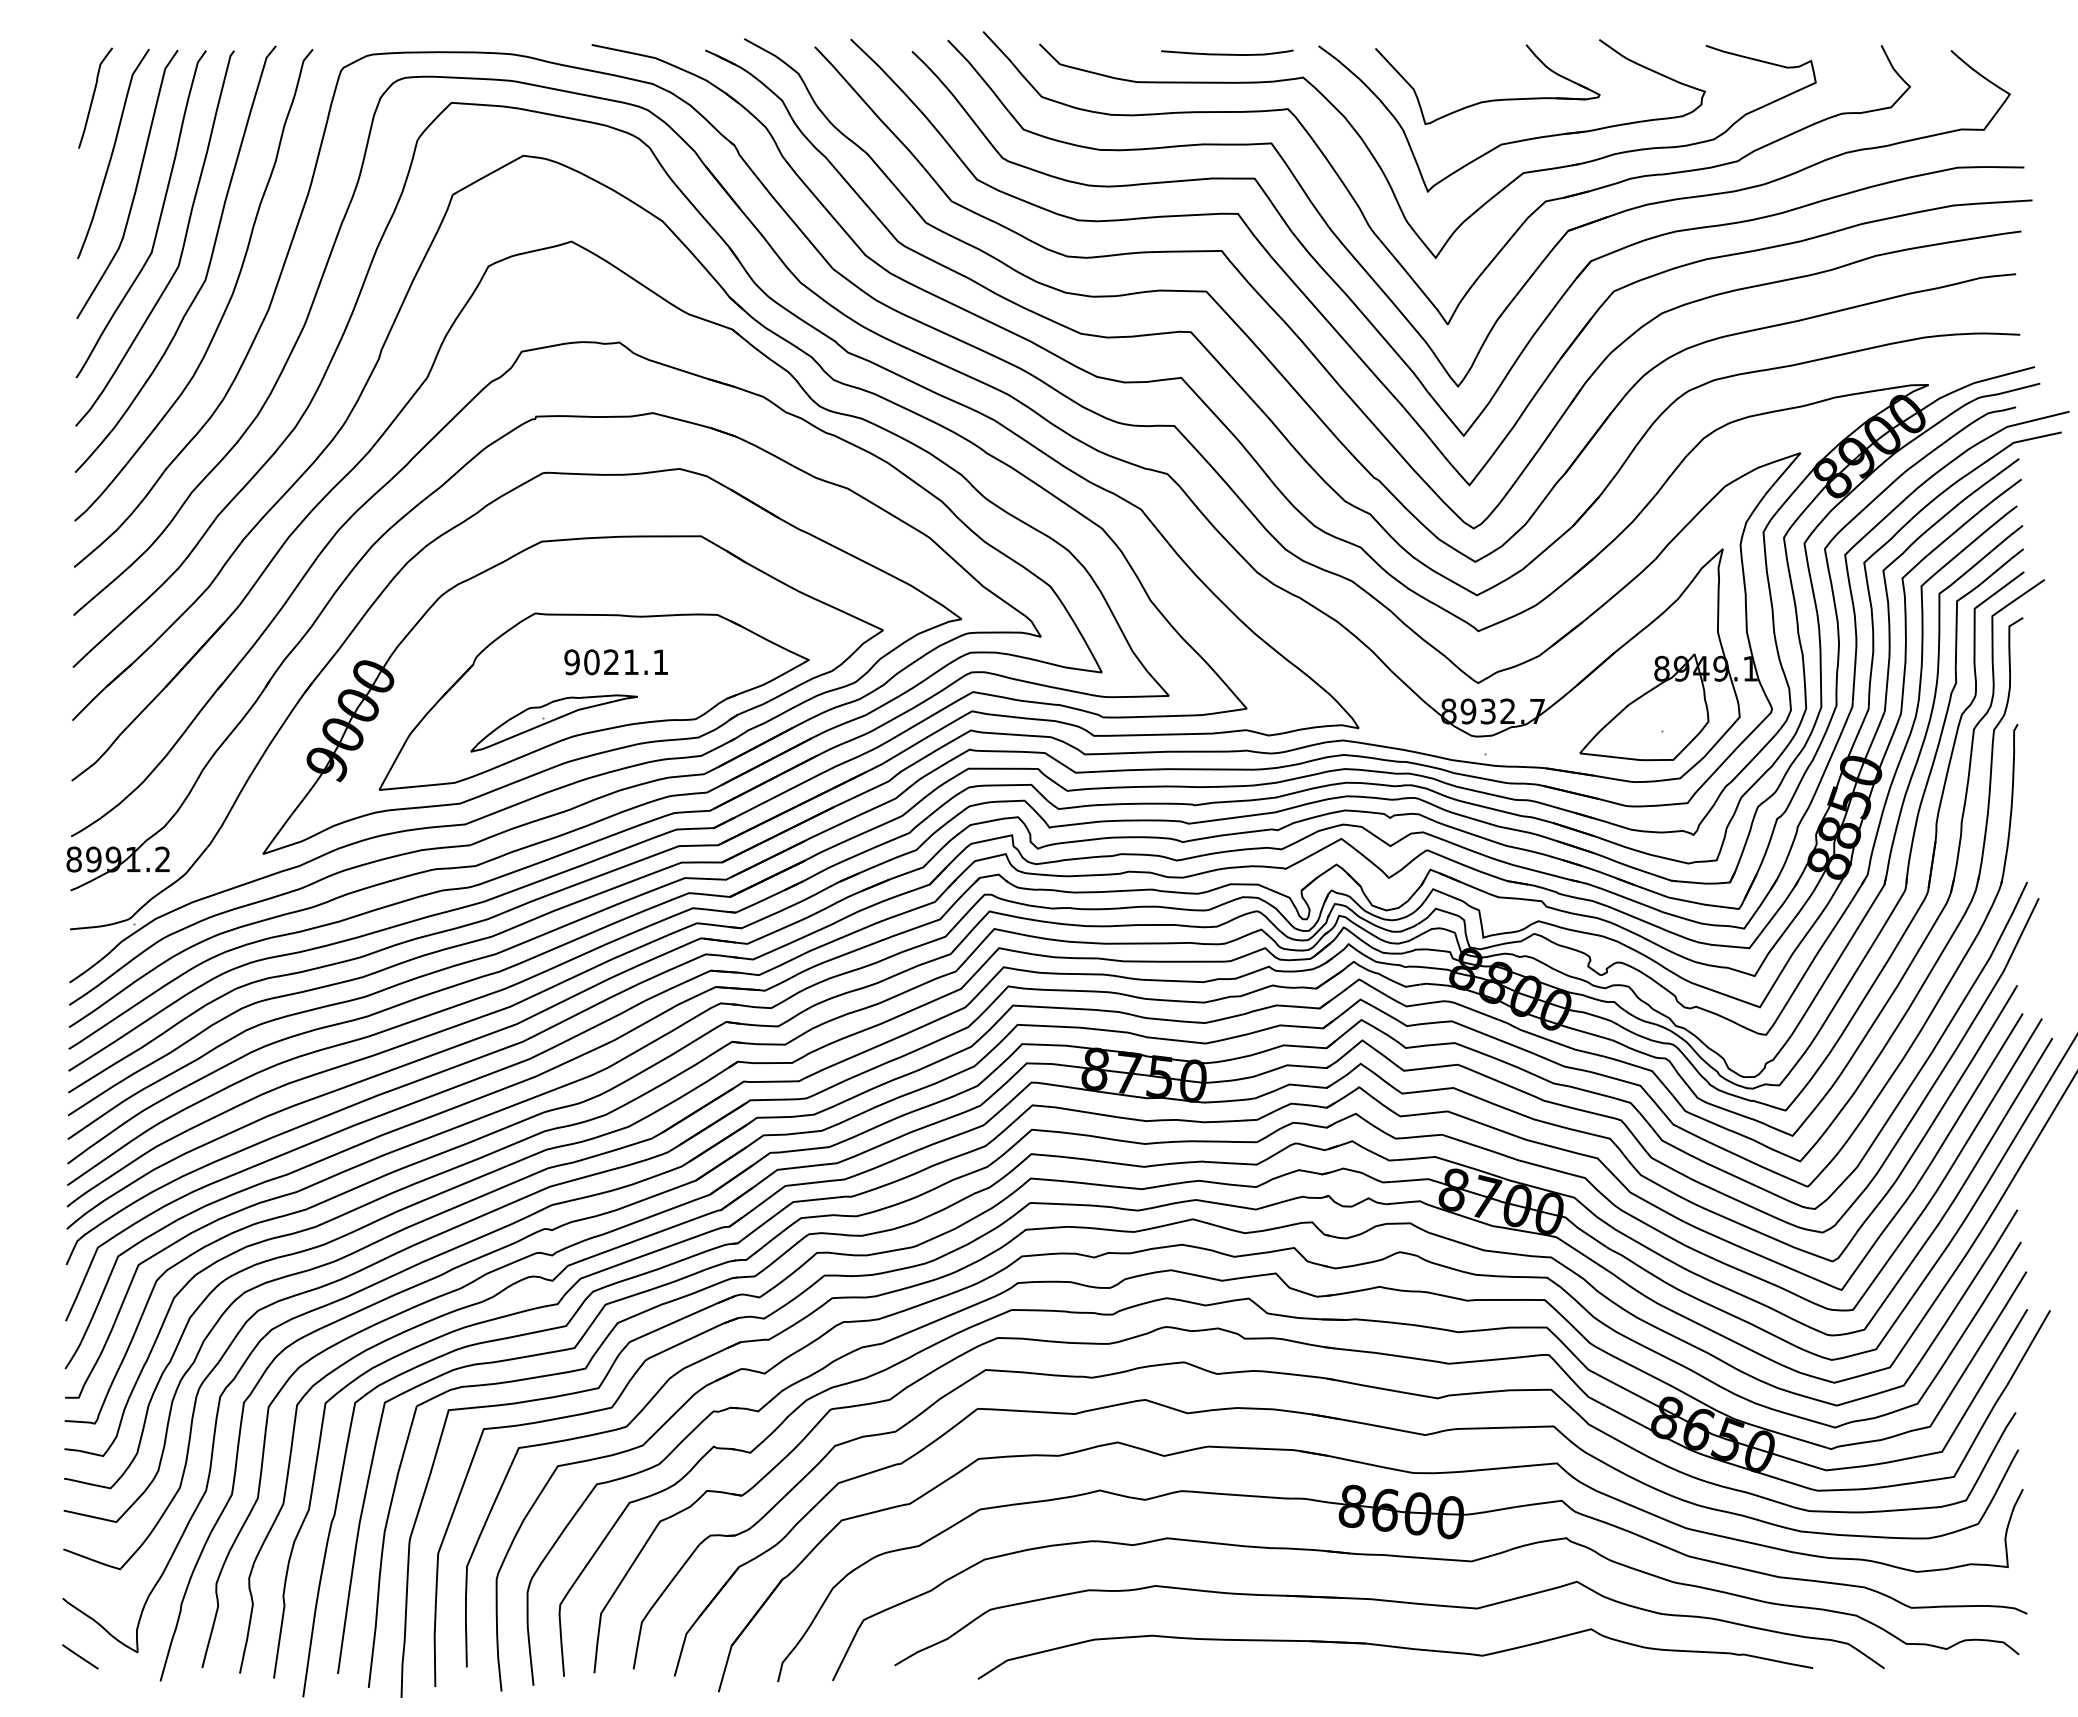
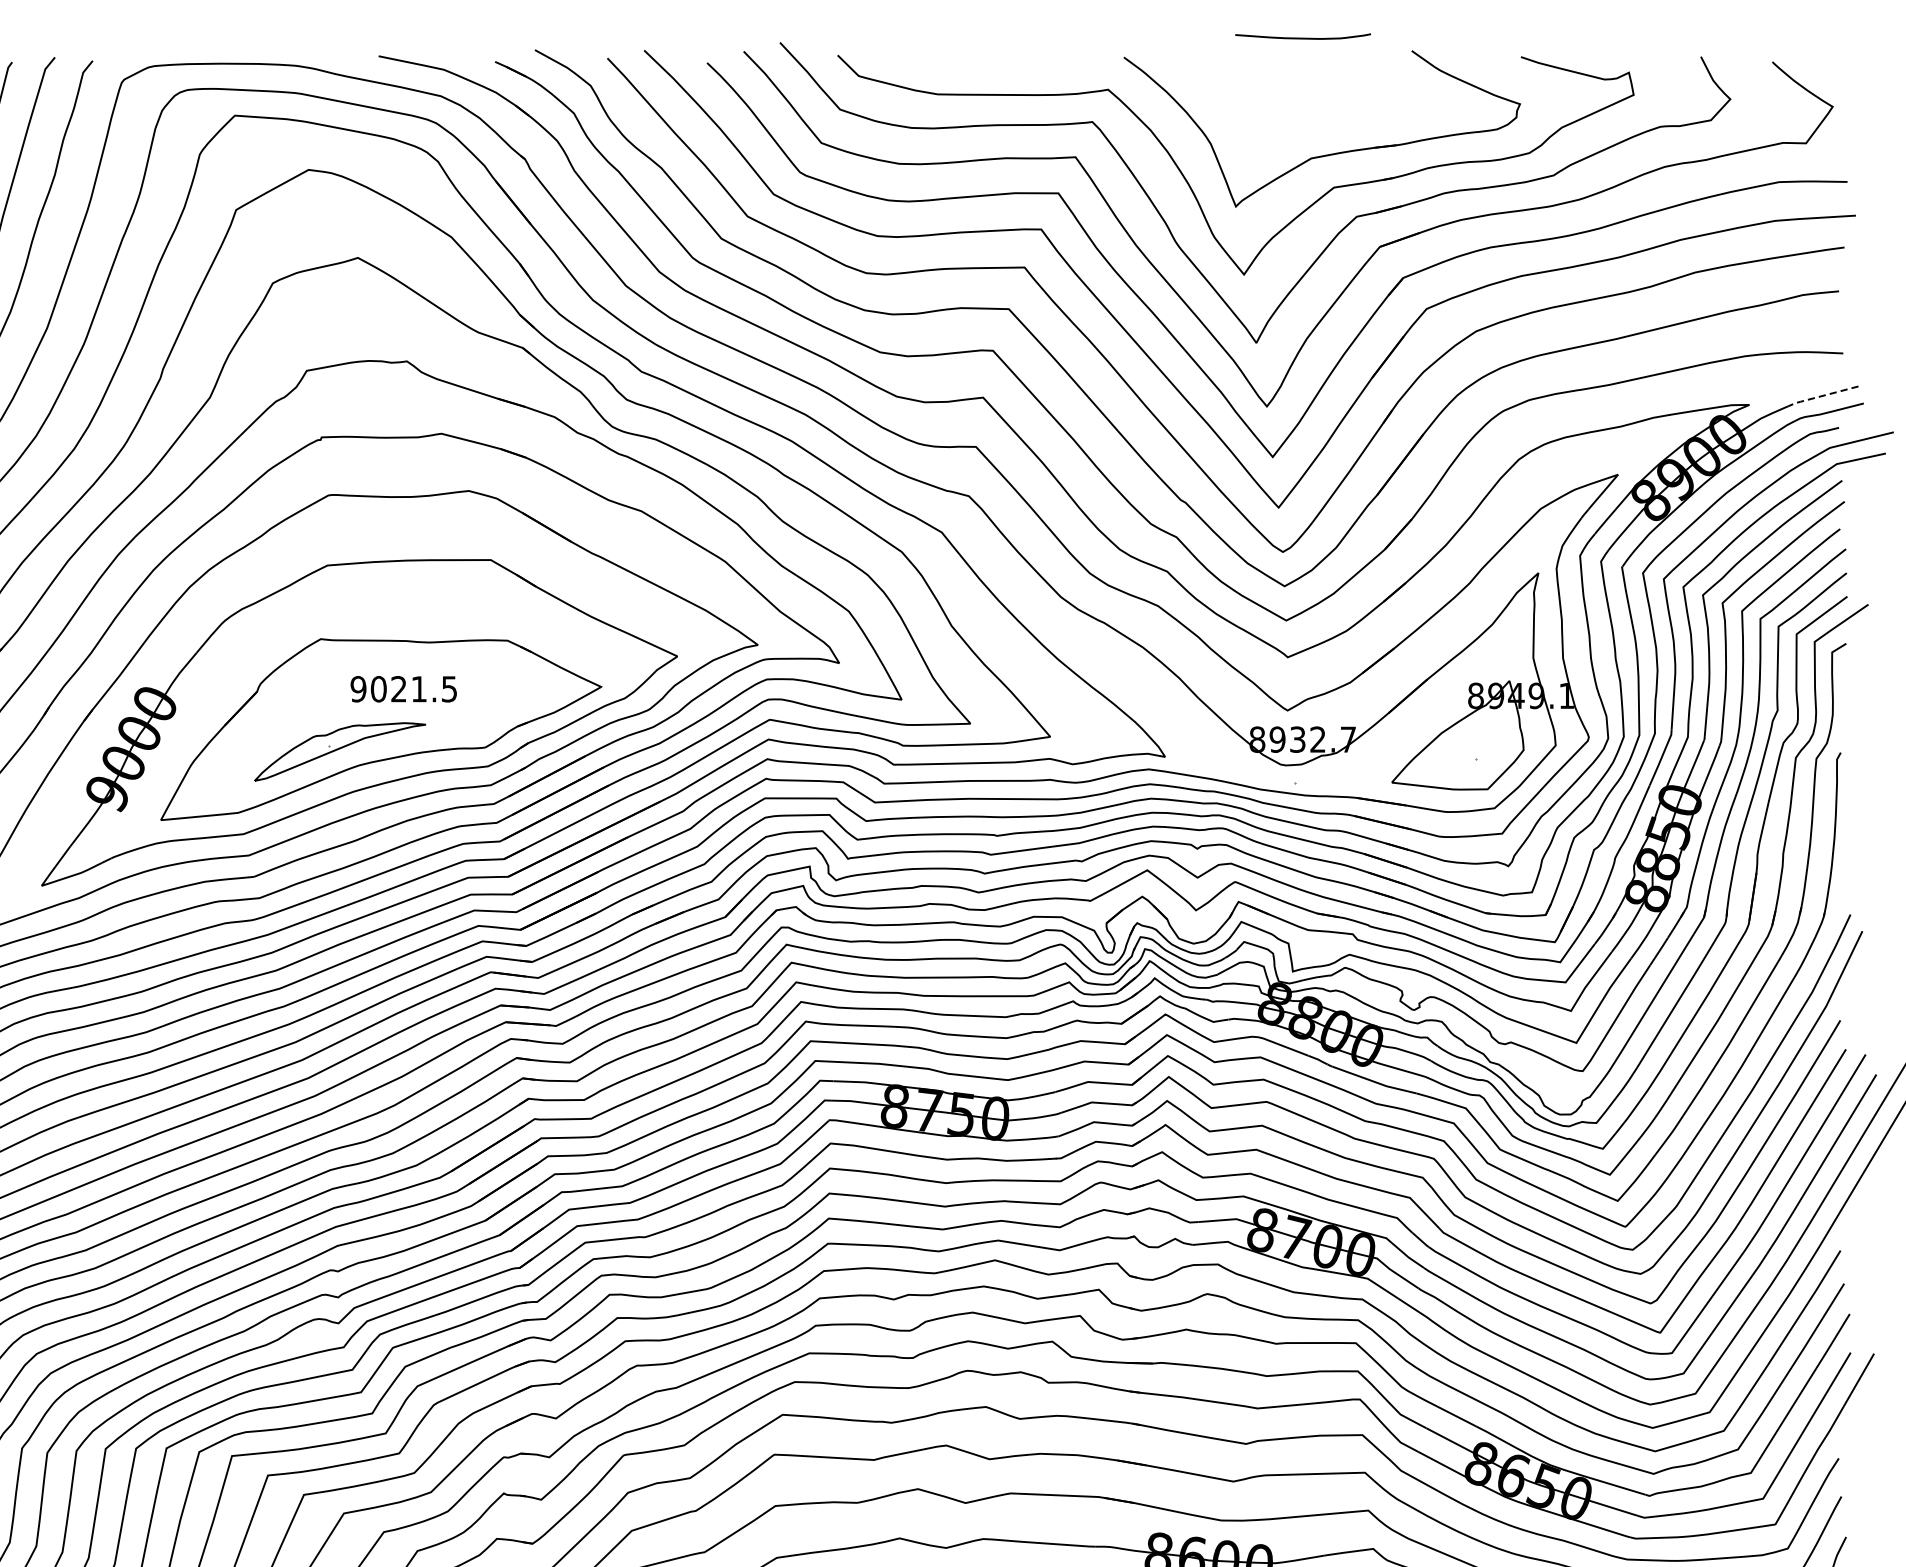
curve: (1227, 53) -> (1303, 37), moved
part: (1491, 99) -> (1301, 112), removed
line: (1998, 376) -> (1821, 396), solid -> dashed
text: (660, 662) -> (449, 689), 9021.1 -> 9021.5

